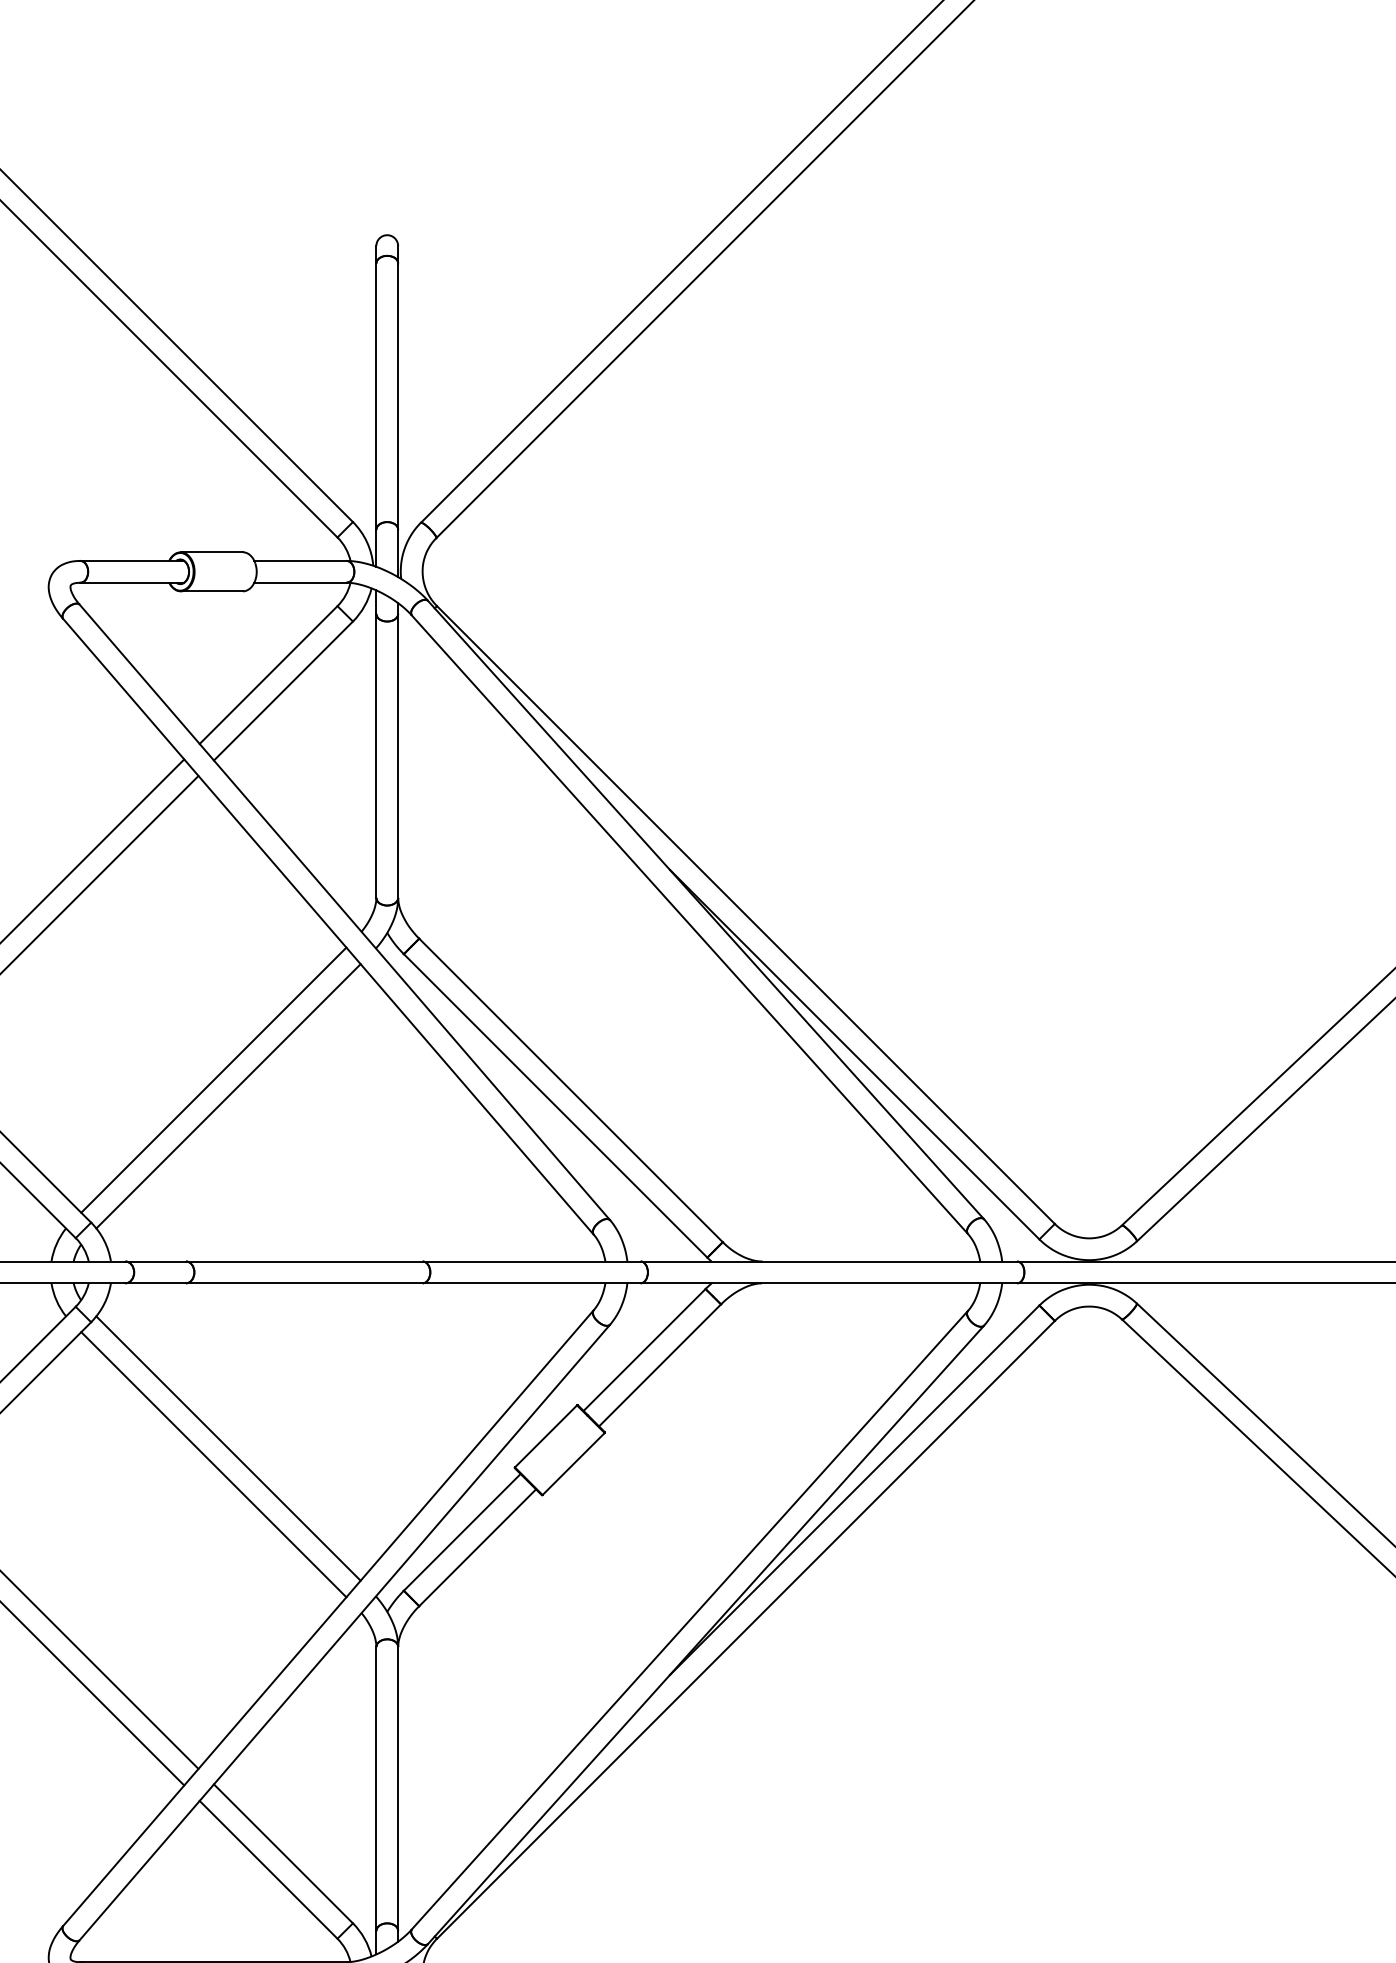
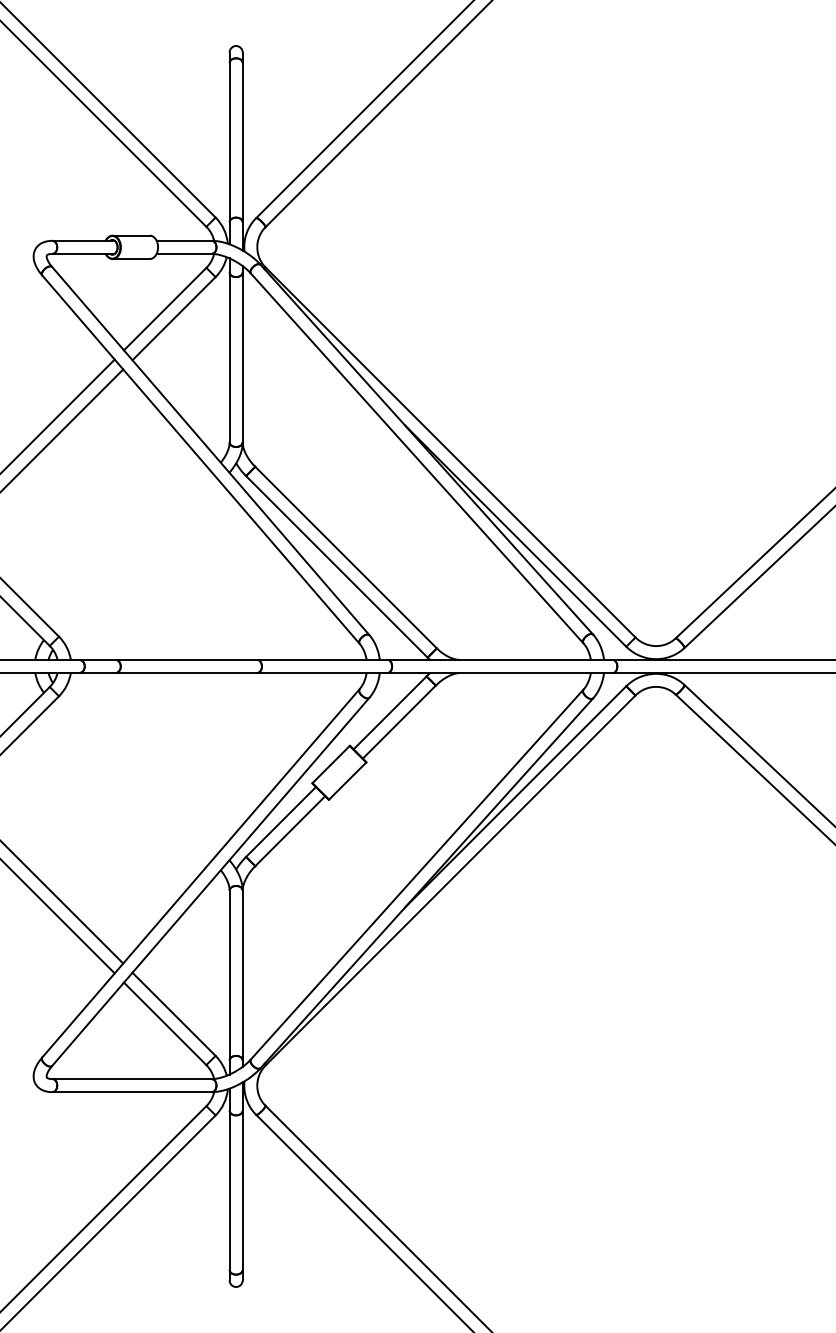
line: (213, 1080) -> (132, 551), removed
line: (229, 1096) -> (141, 561), removed
line: (229, 1447) -> (141, 771), removed
line: (213, 1464) -> (132, 781), removed

